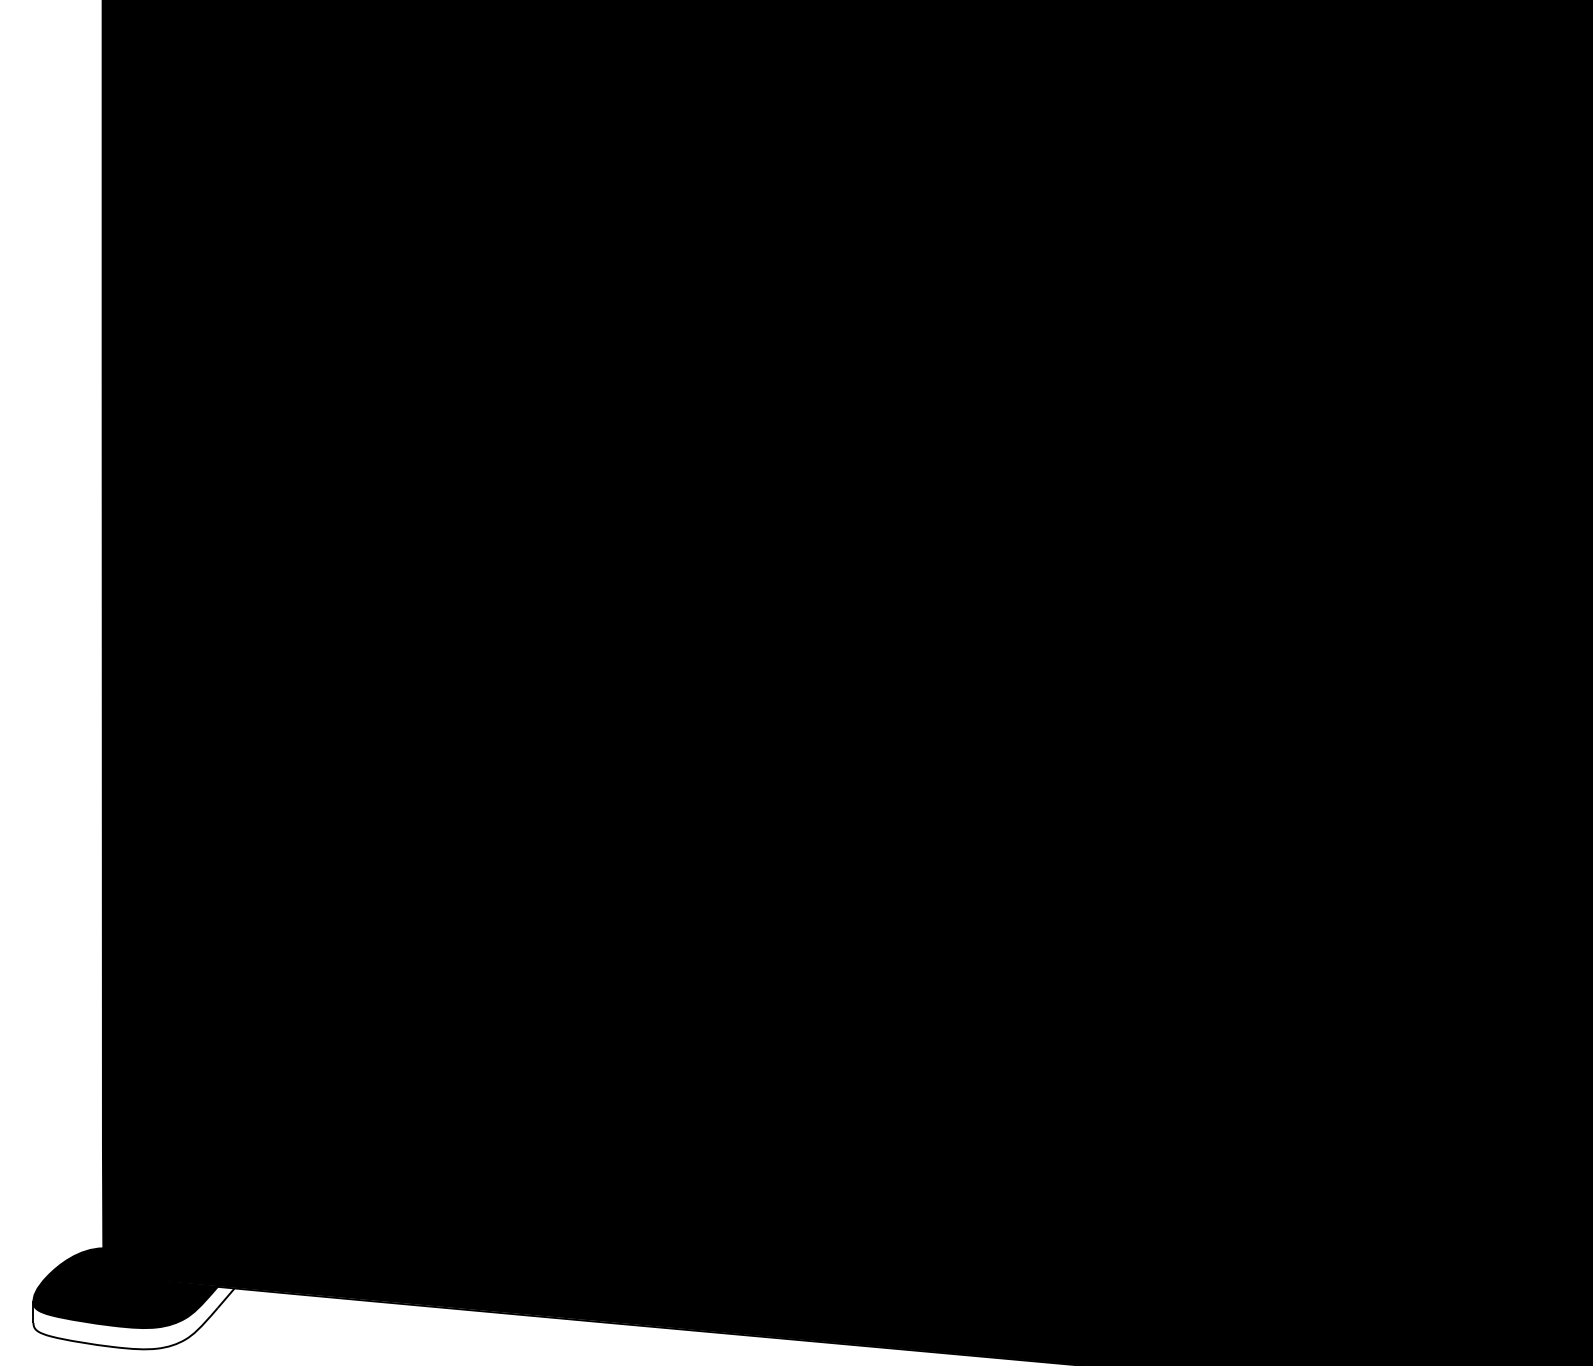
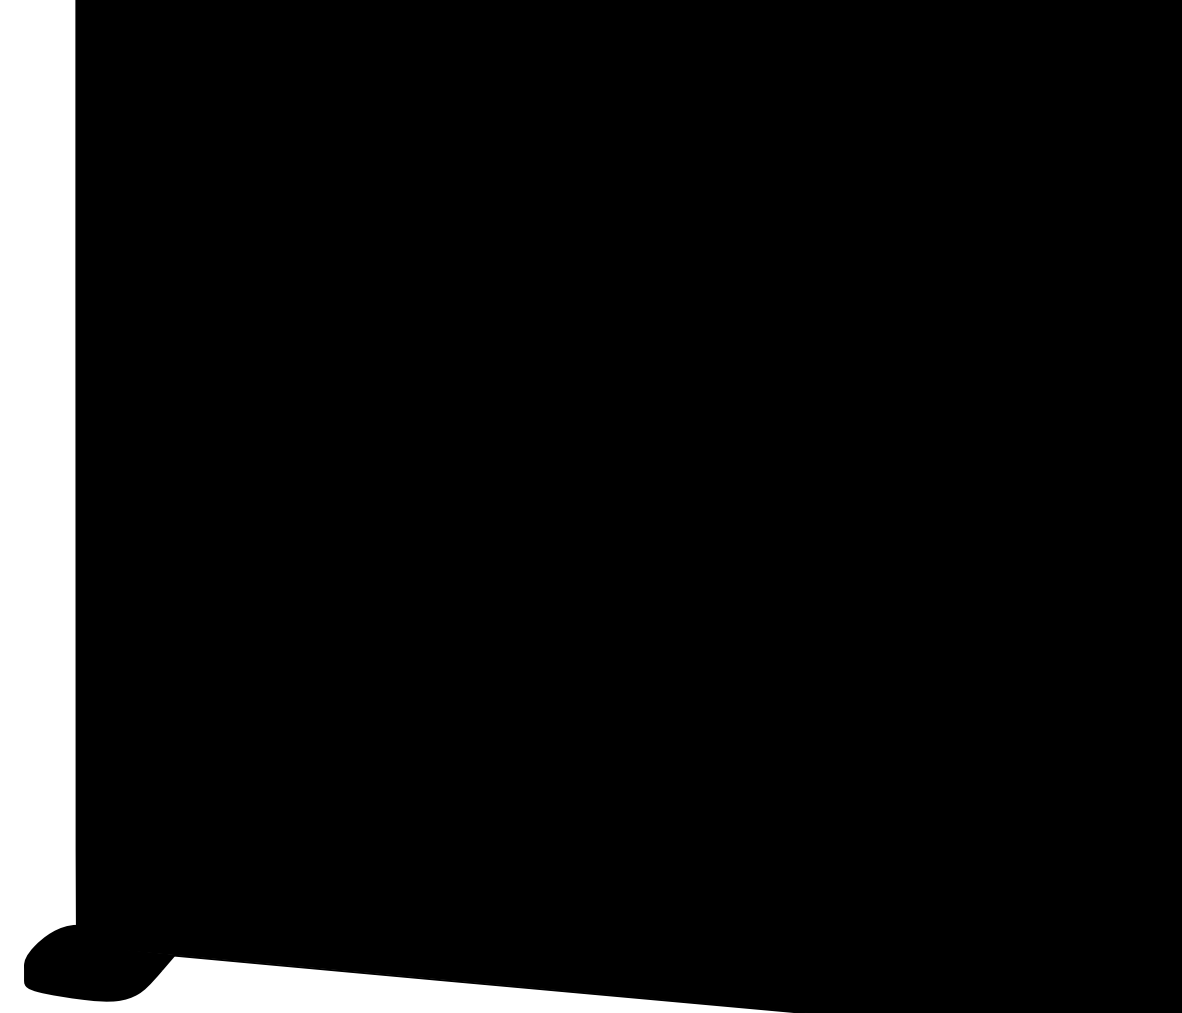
fill: (133, 1317) -> (99, 977), added

